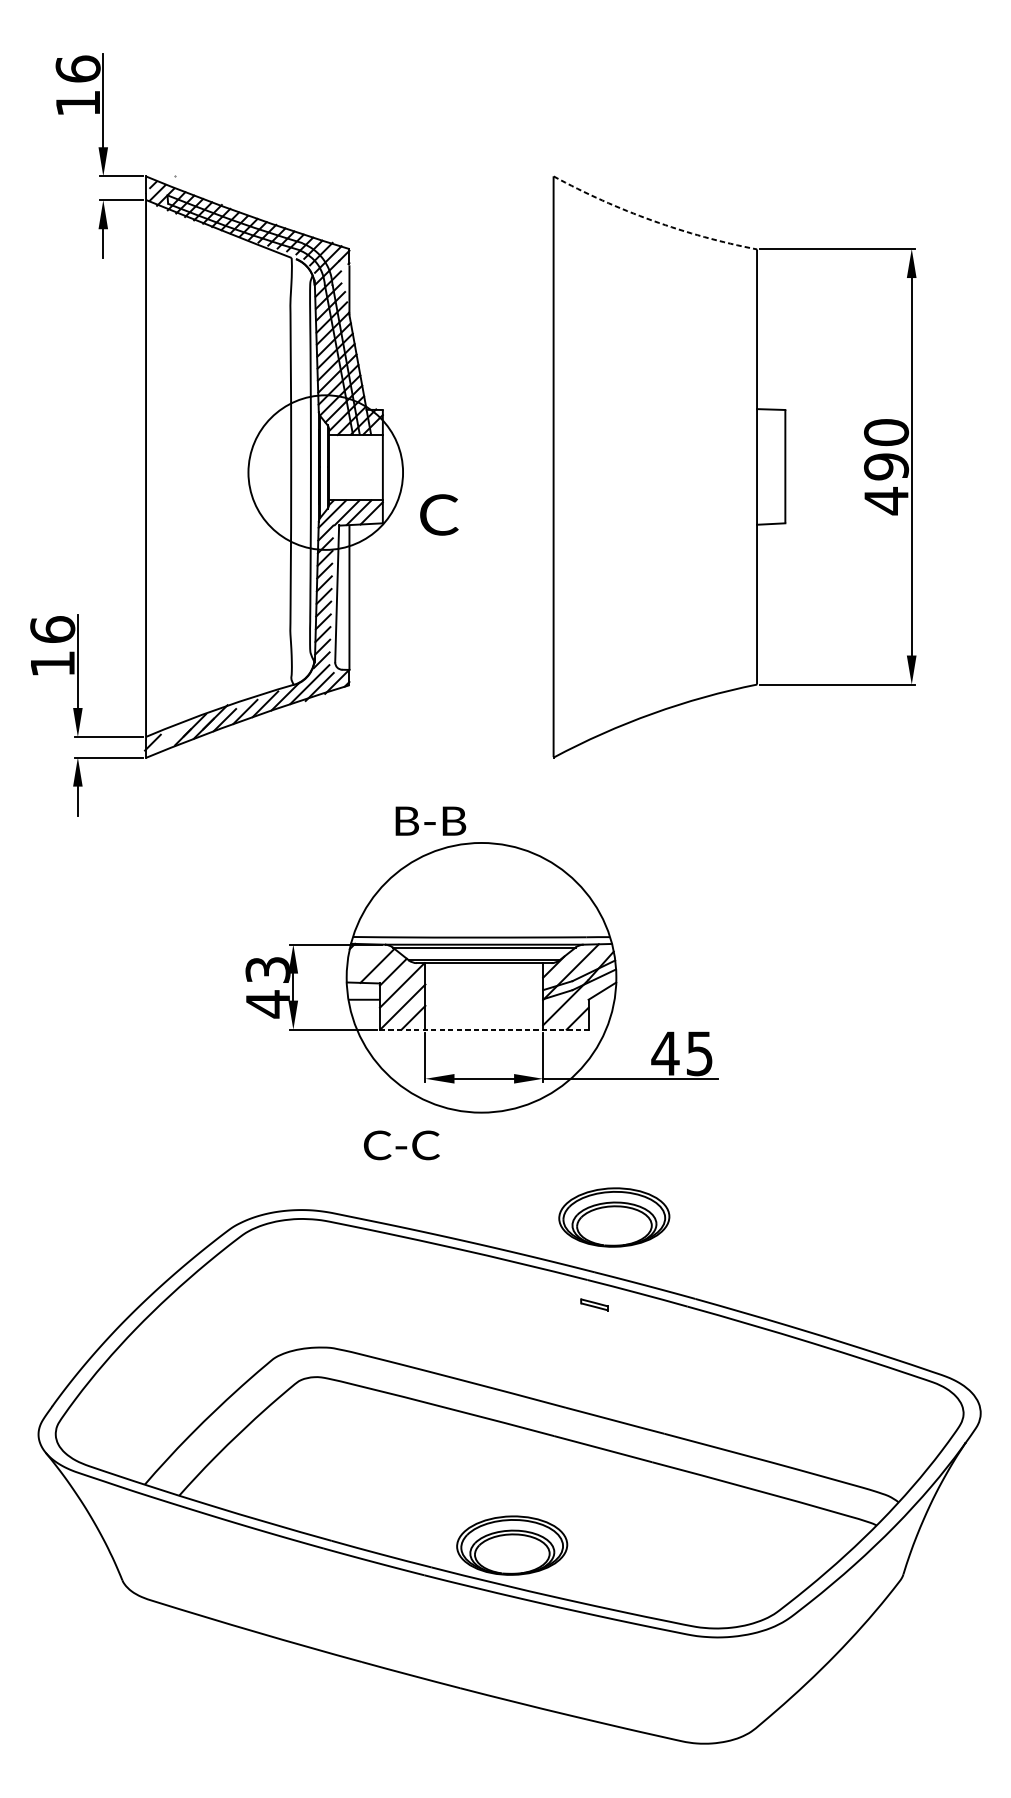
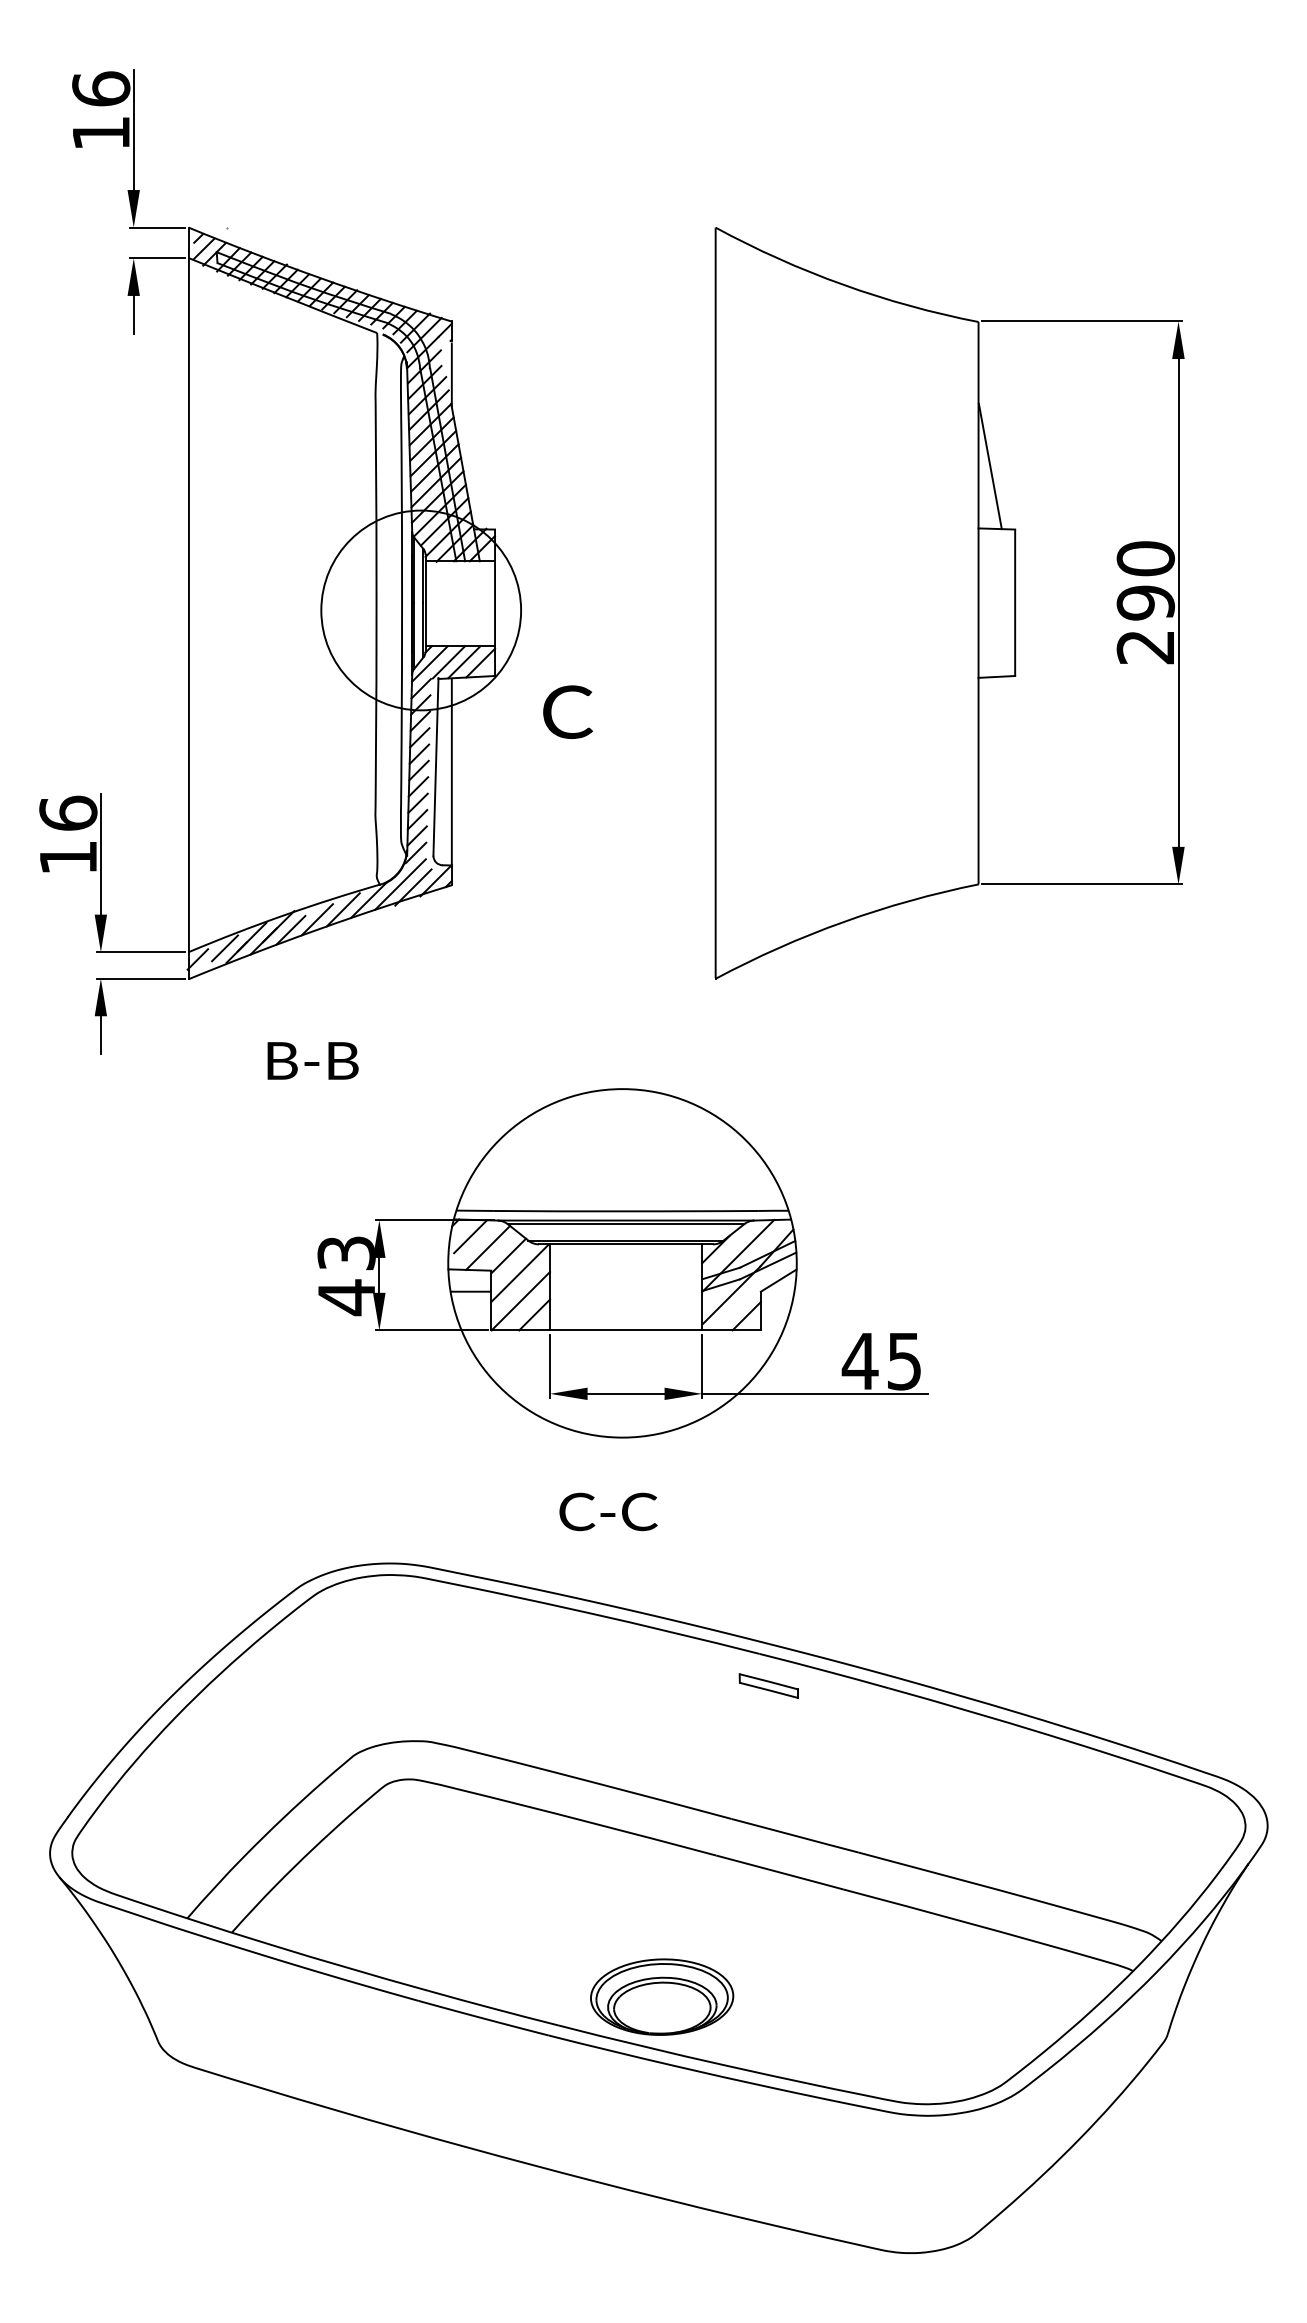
arc: (652, 220) -> (843, 284), dashed -> solid
line: (765, 361) -> (989, 466), added
text: (885, 501) -> (1144, 647), 490 -> 290
text: (438, 514) -> (567, 711), moved
line: (173, 734) -> (224, 948), added
text: (430, 820) -> (312, 1060), moved
line: (363, 957) -> (470, 1236), added
line: (484, 1029) -> (626, 1330), dashed -> solid
text: (401, 1145) -> (608, 1511), moved
part: (614, 1217) -> (794, 1572), removed
part: (594, 1304) -> (768, 1685), size x1.67

